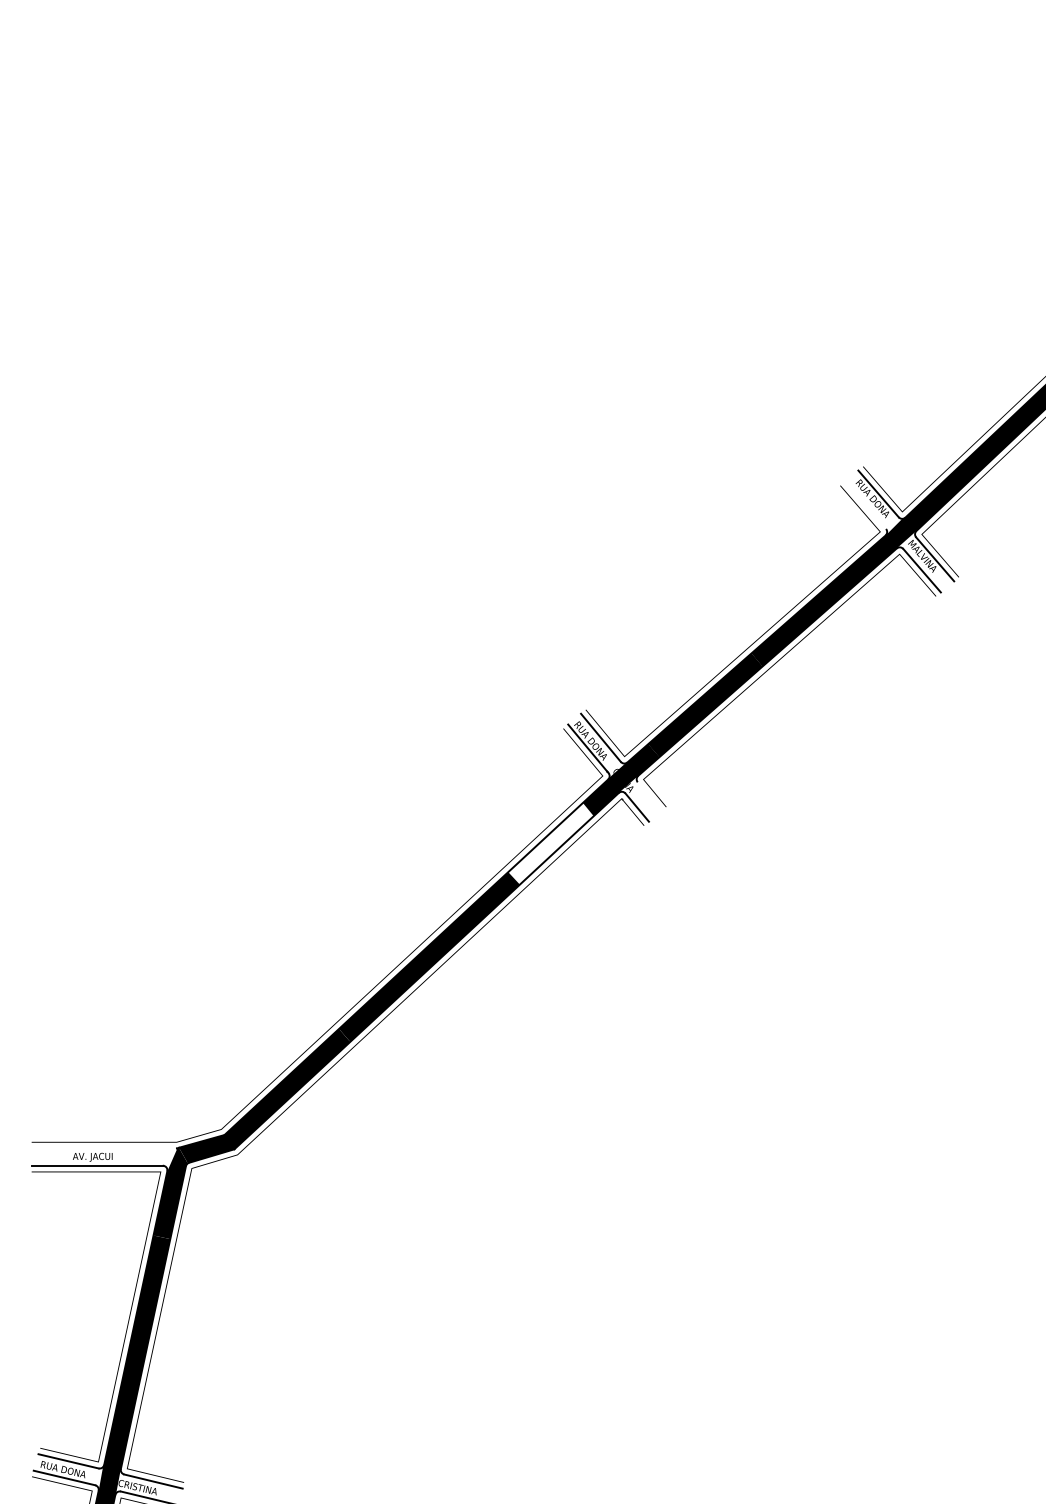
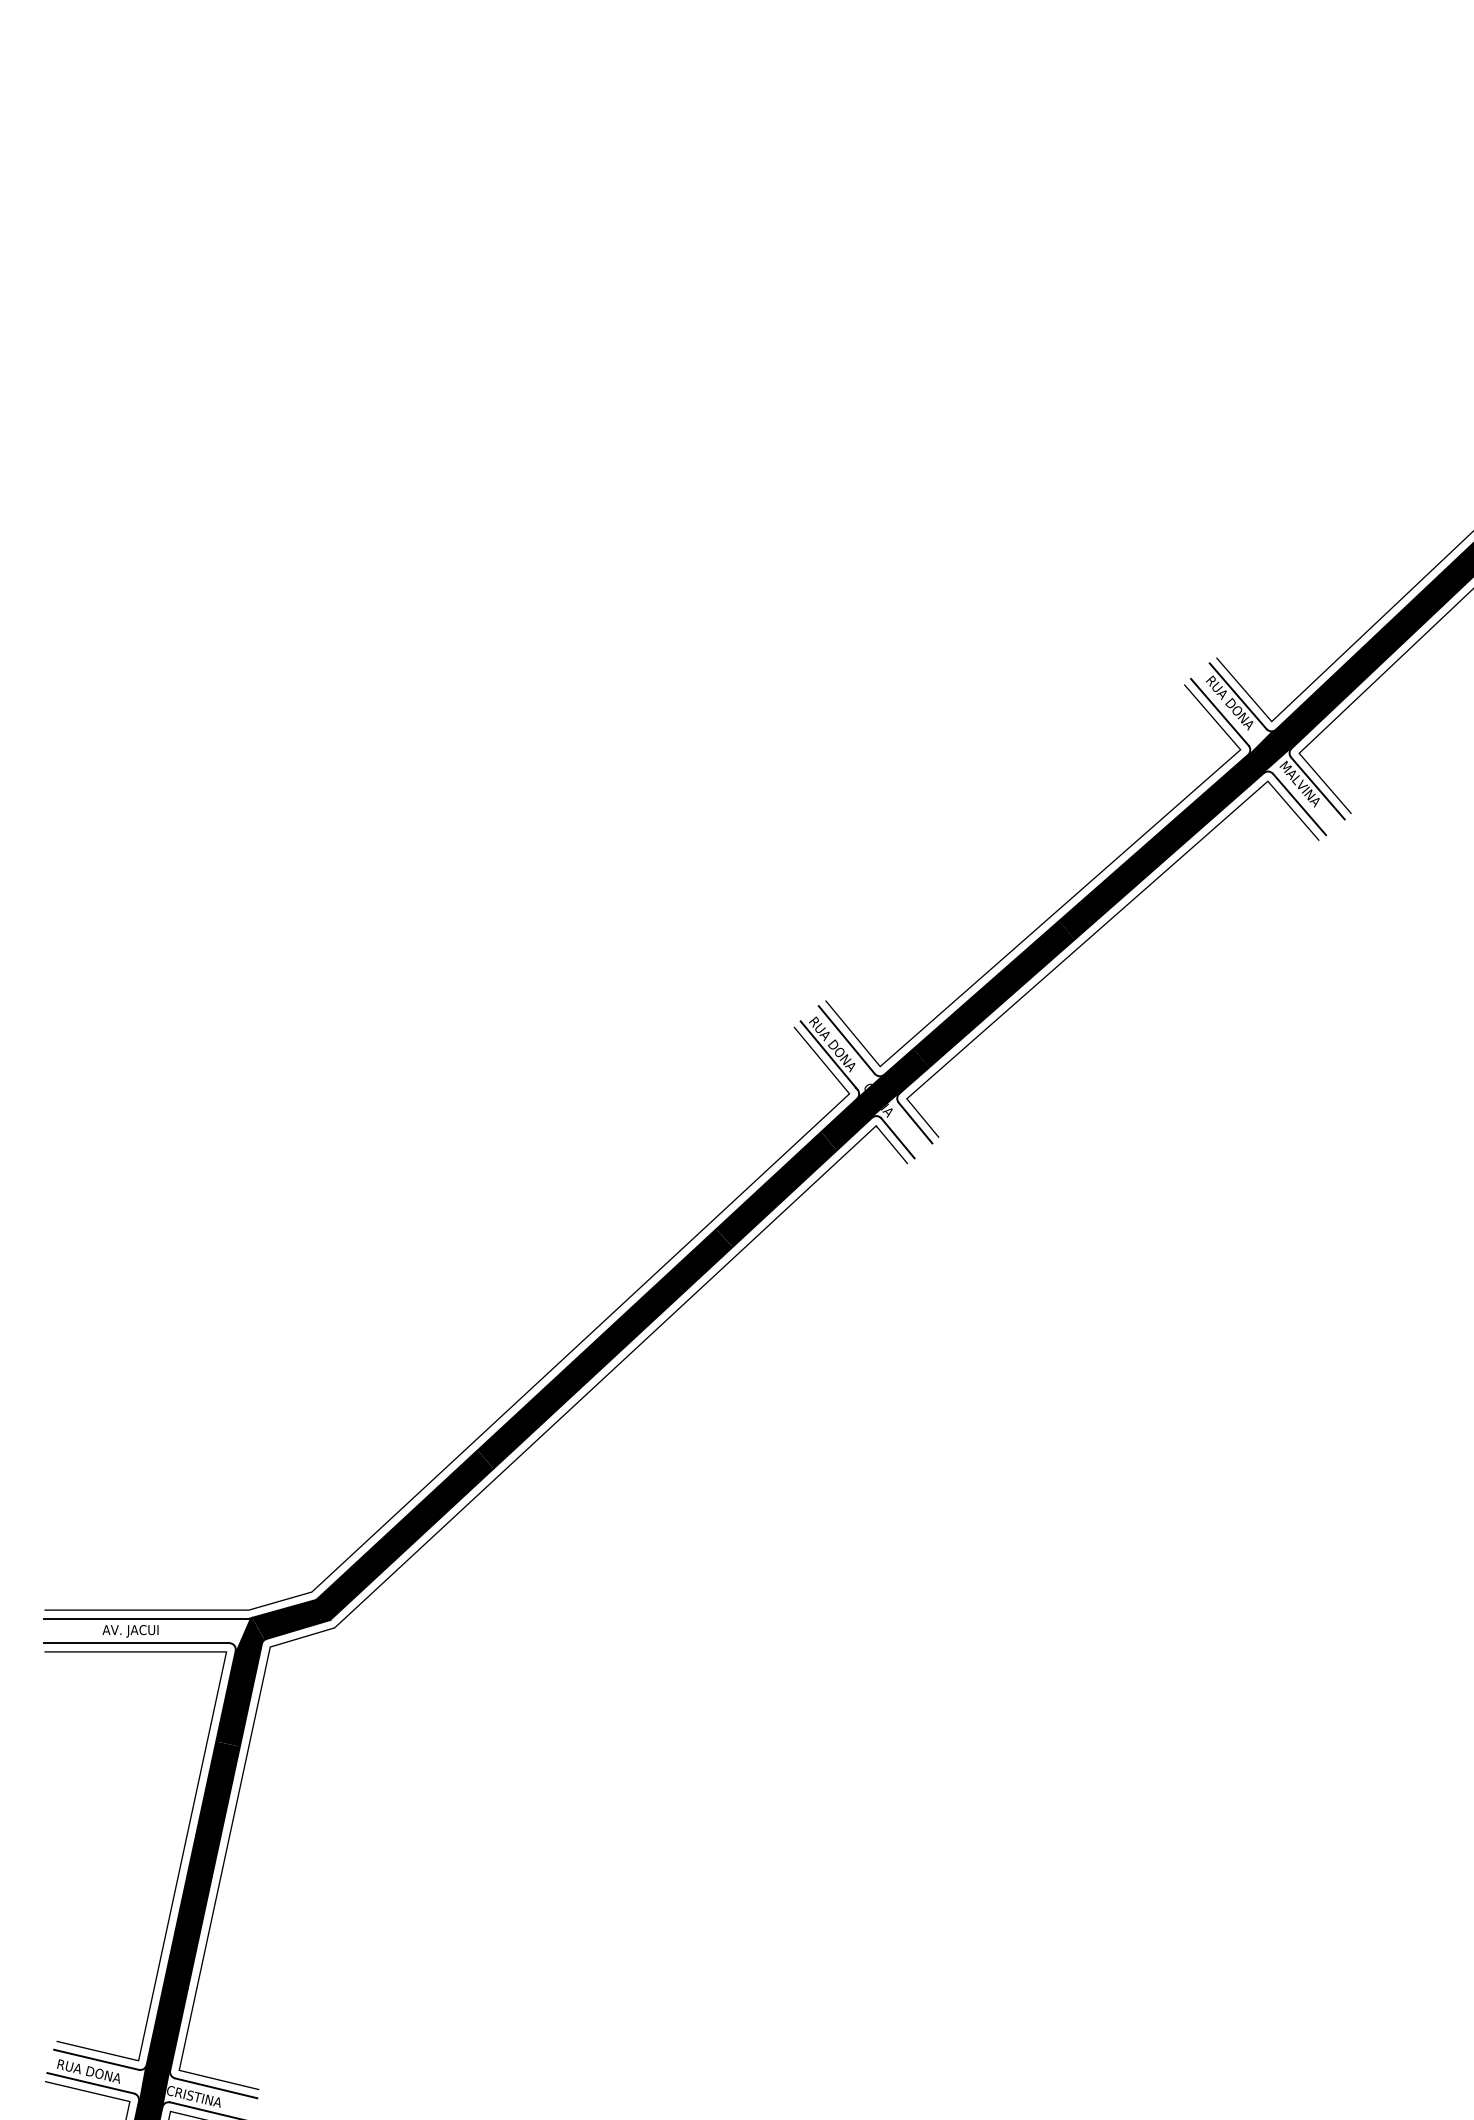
line: (865, 504) -> (1219, 711), added
line: (649, 796) -> (915, 1122), added
fill: (550, 843) -> (775, 1188), added
line: (103, 1148) -> (145, 1618), added

